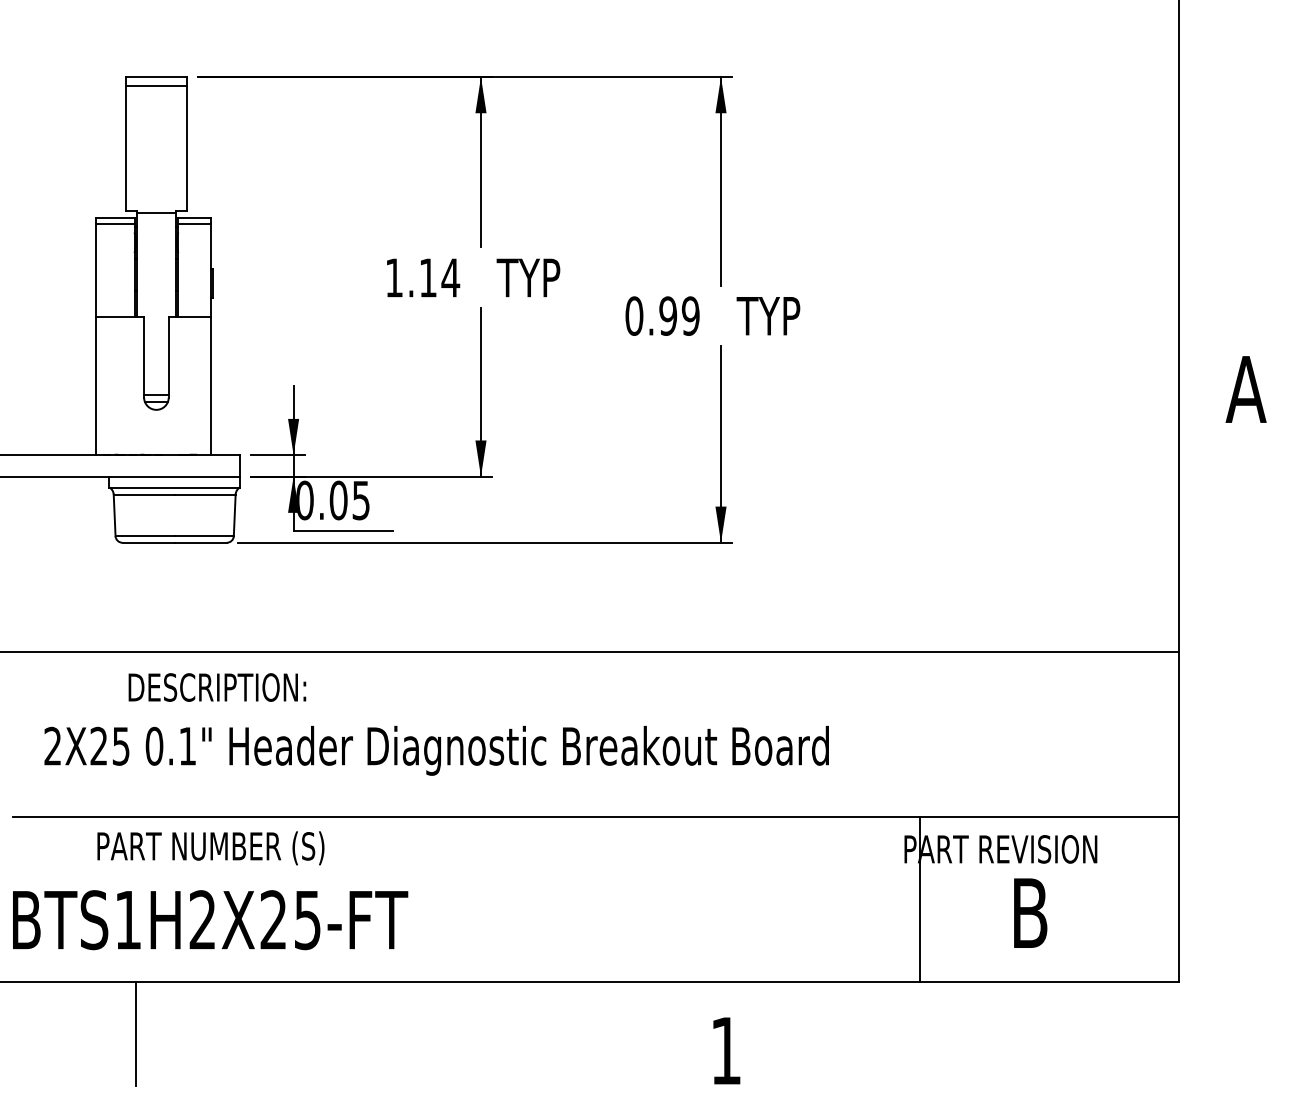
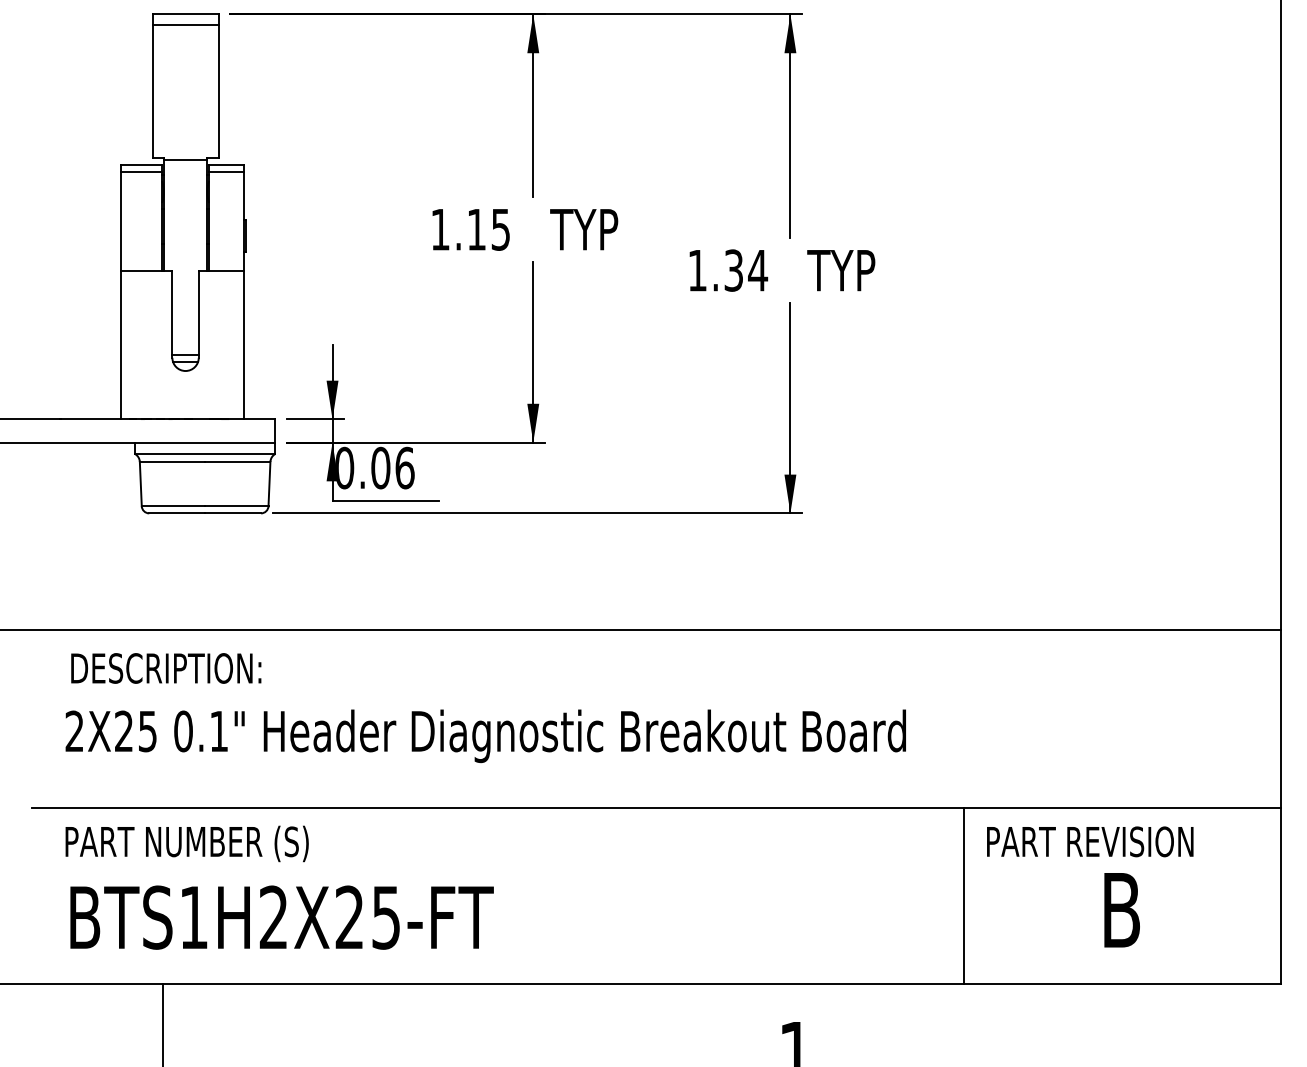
text: (450, 277) -> (500, 229), 1.14 -> 1.15
text: (662, 315) -> (727, 269), 0.99 -> 1.34
text: (361, 500) -> (405, 468), 0.05 -> 0.06
text: (217, 687) -> (166, 668), moved
text: (210, 848) -> (186, 844), moved
line: (920, 899) -> (964, 895), moved
text: (210, 920) -> (282, 918), moved

